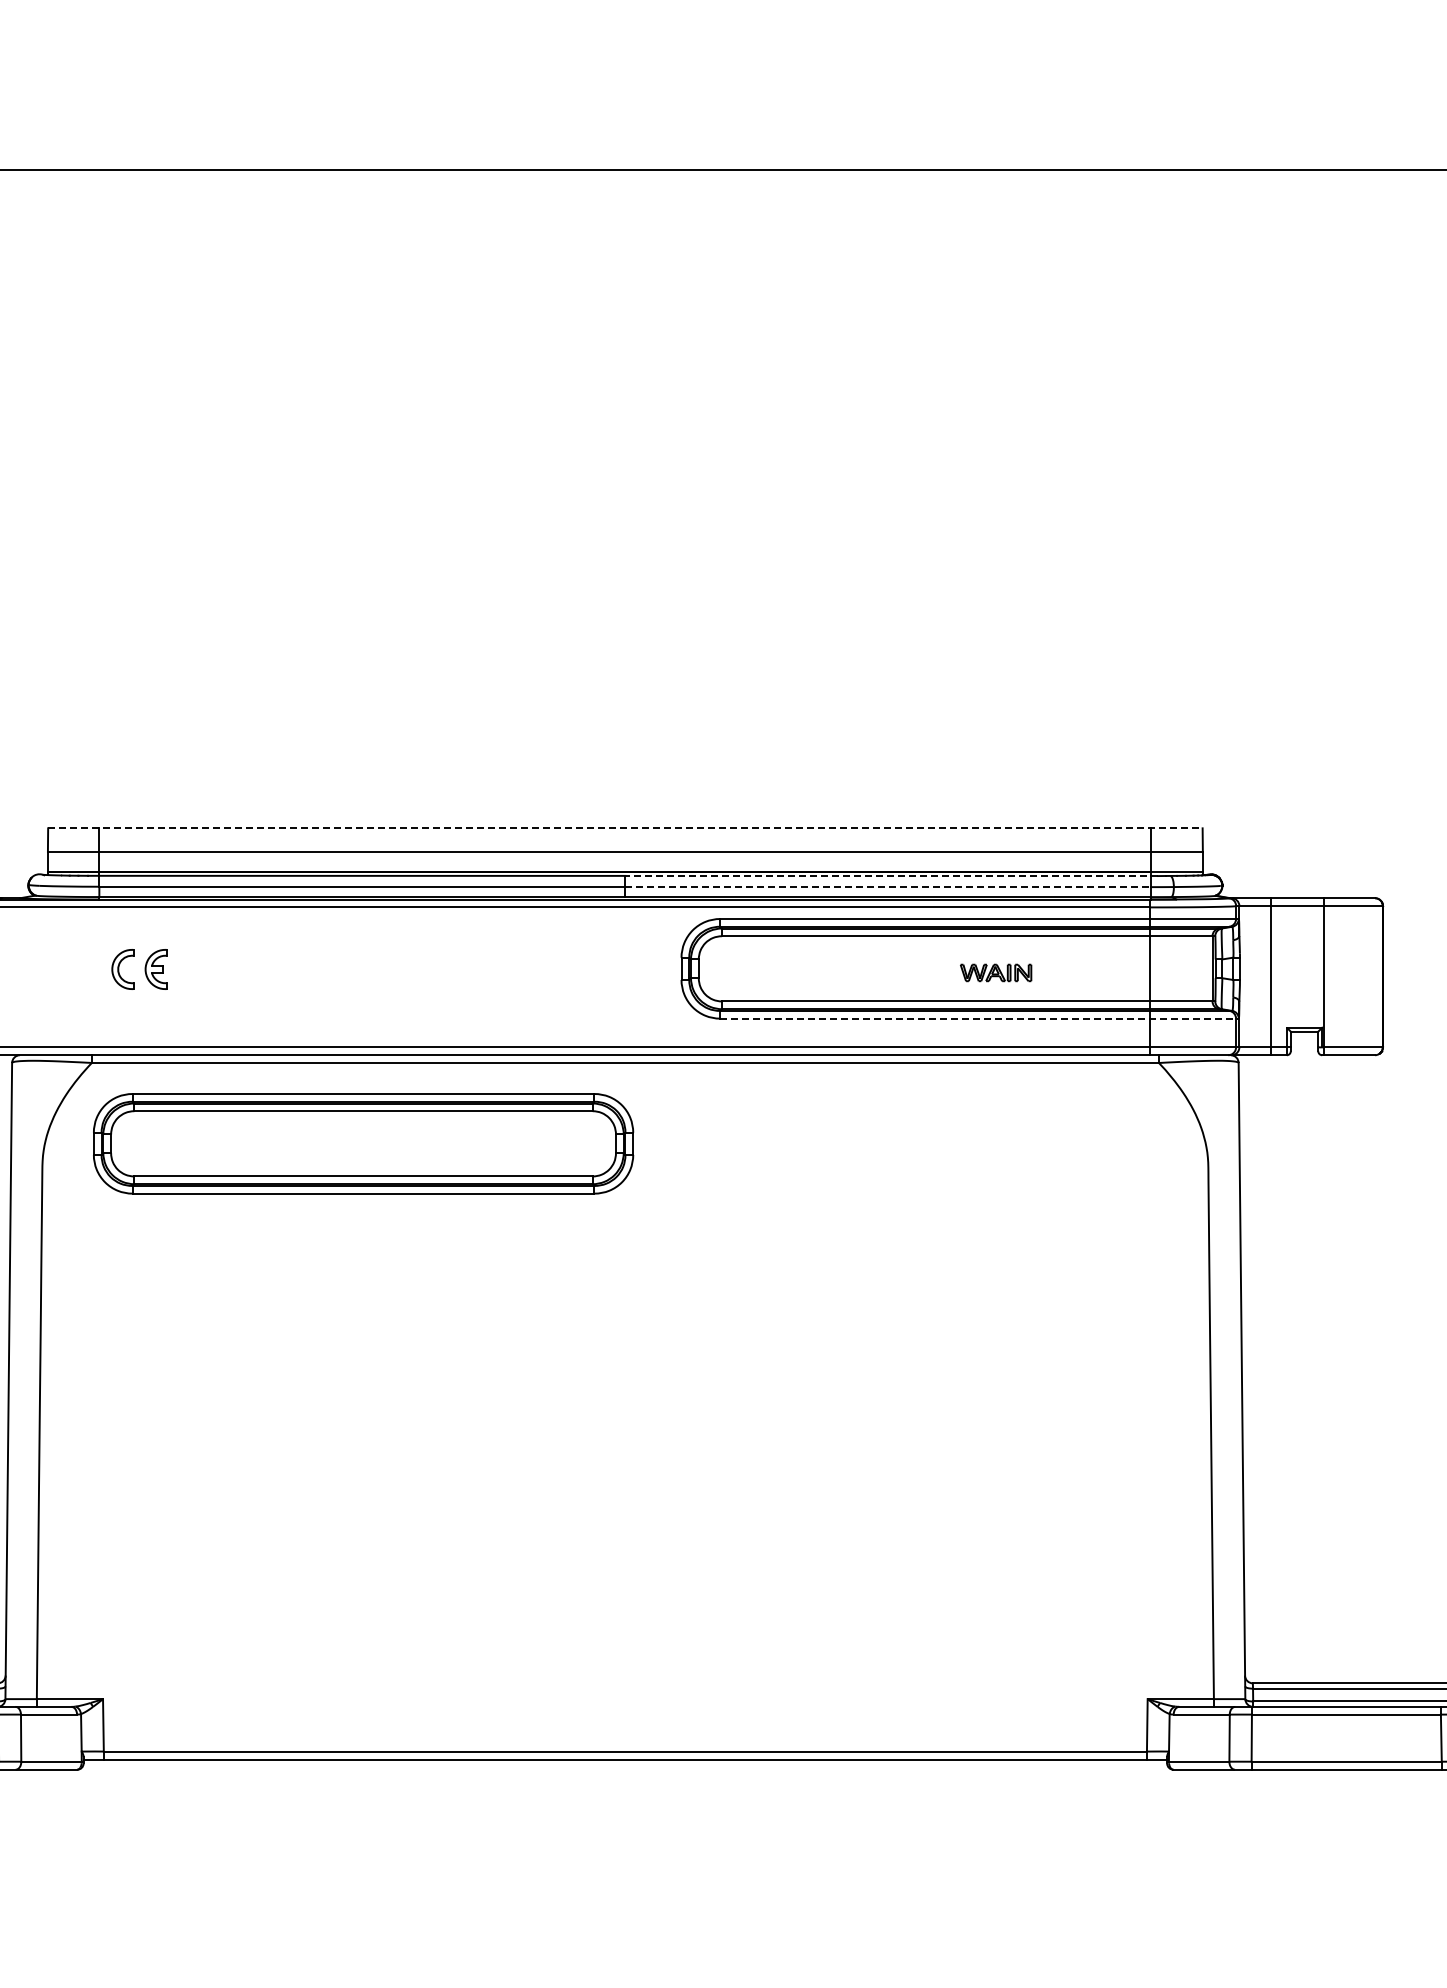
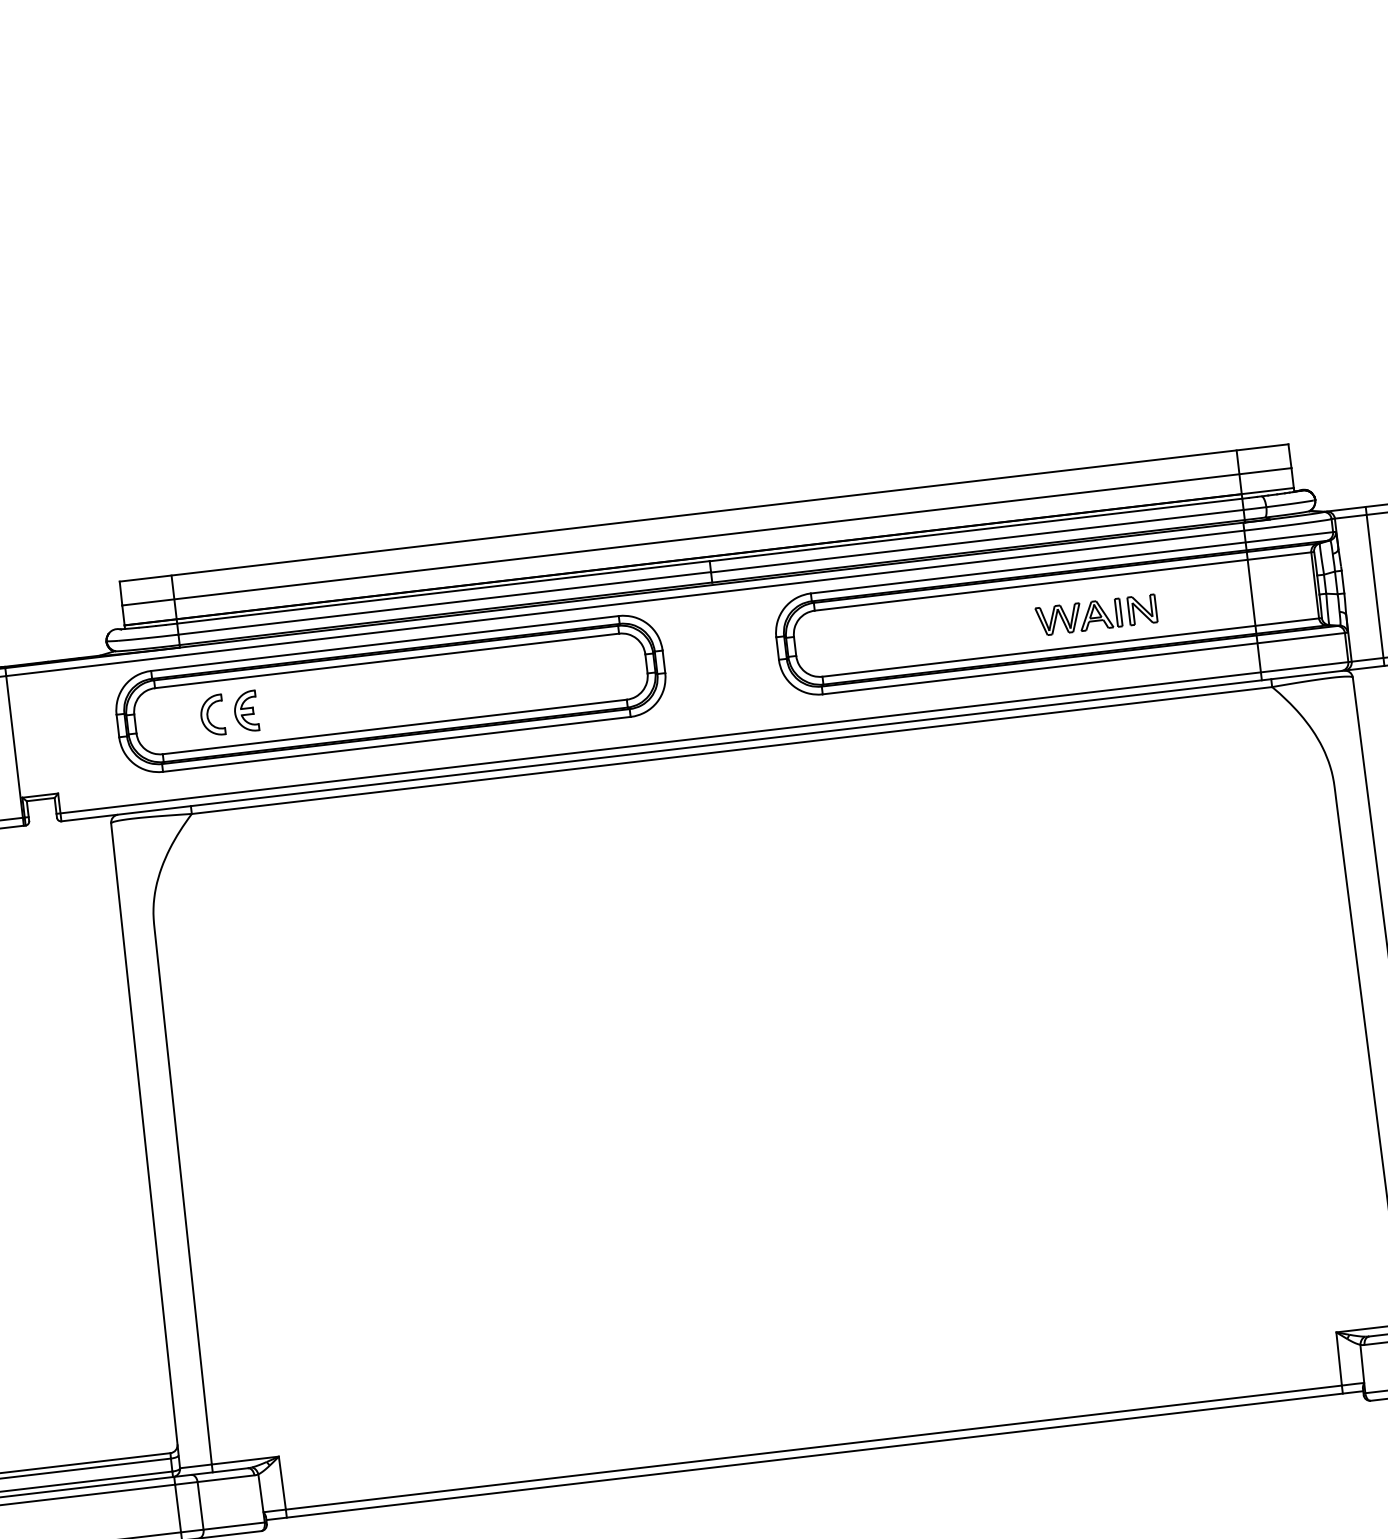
line: (625, 828) -> (704, 513), dashed -> solid
line: (891, 876) -> (979, 530), dashed -> solid
line: (888, 887) -> (977, 541), dashed -> solid
part: (995, 972) -> (1095, 614), size x1.67
line: (980, 1018) -> (1086, 663), dashed -> solid
part: (363, 1143) -> (390, 693), moved

